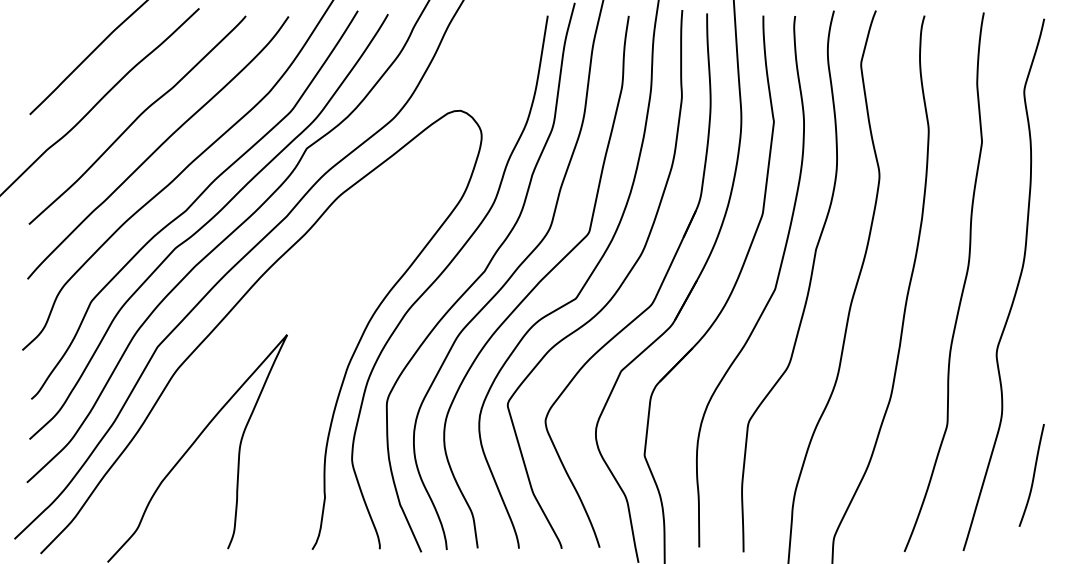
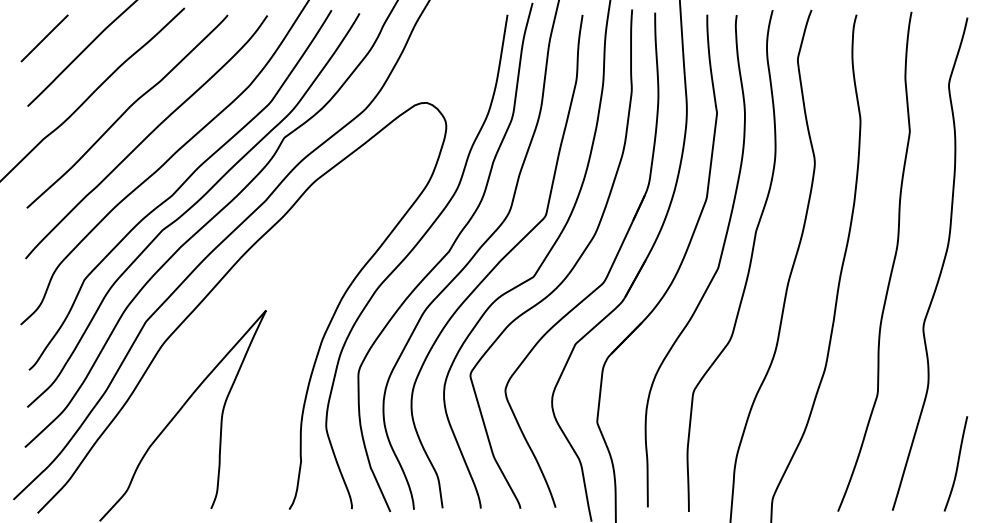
line: (48, 40) -> (44, 37), added
curve: (1032, 476) -> (956, 464), moved

